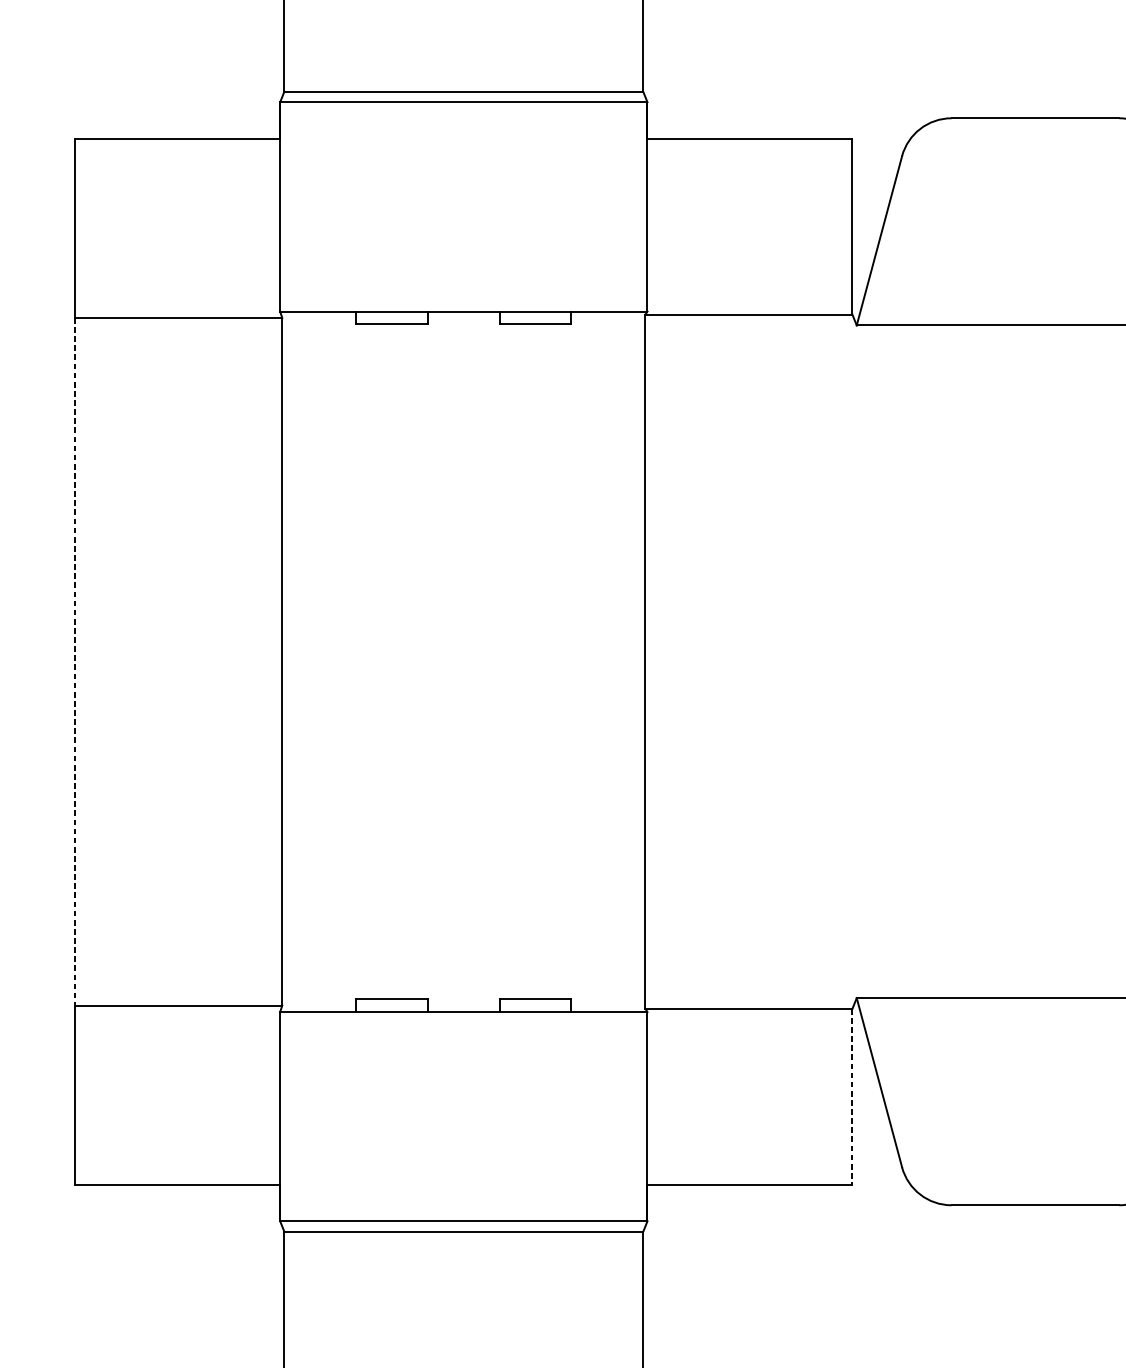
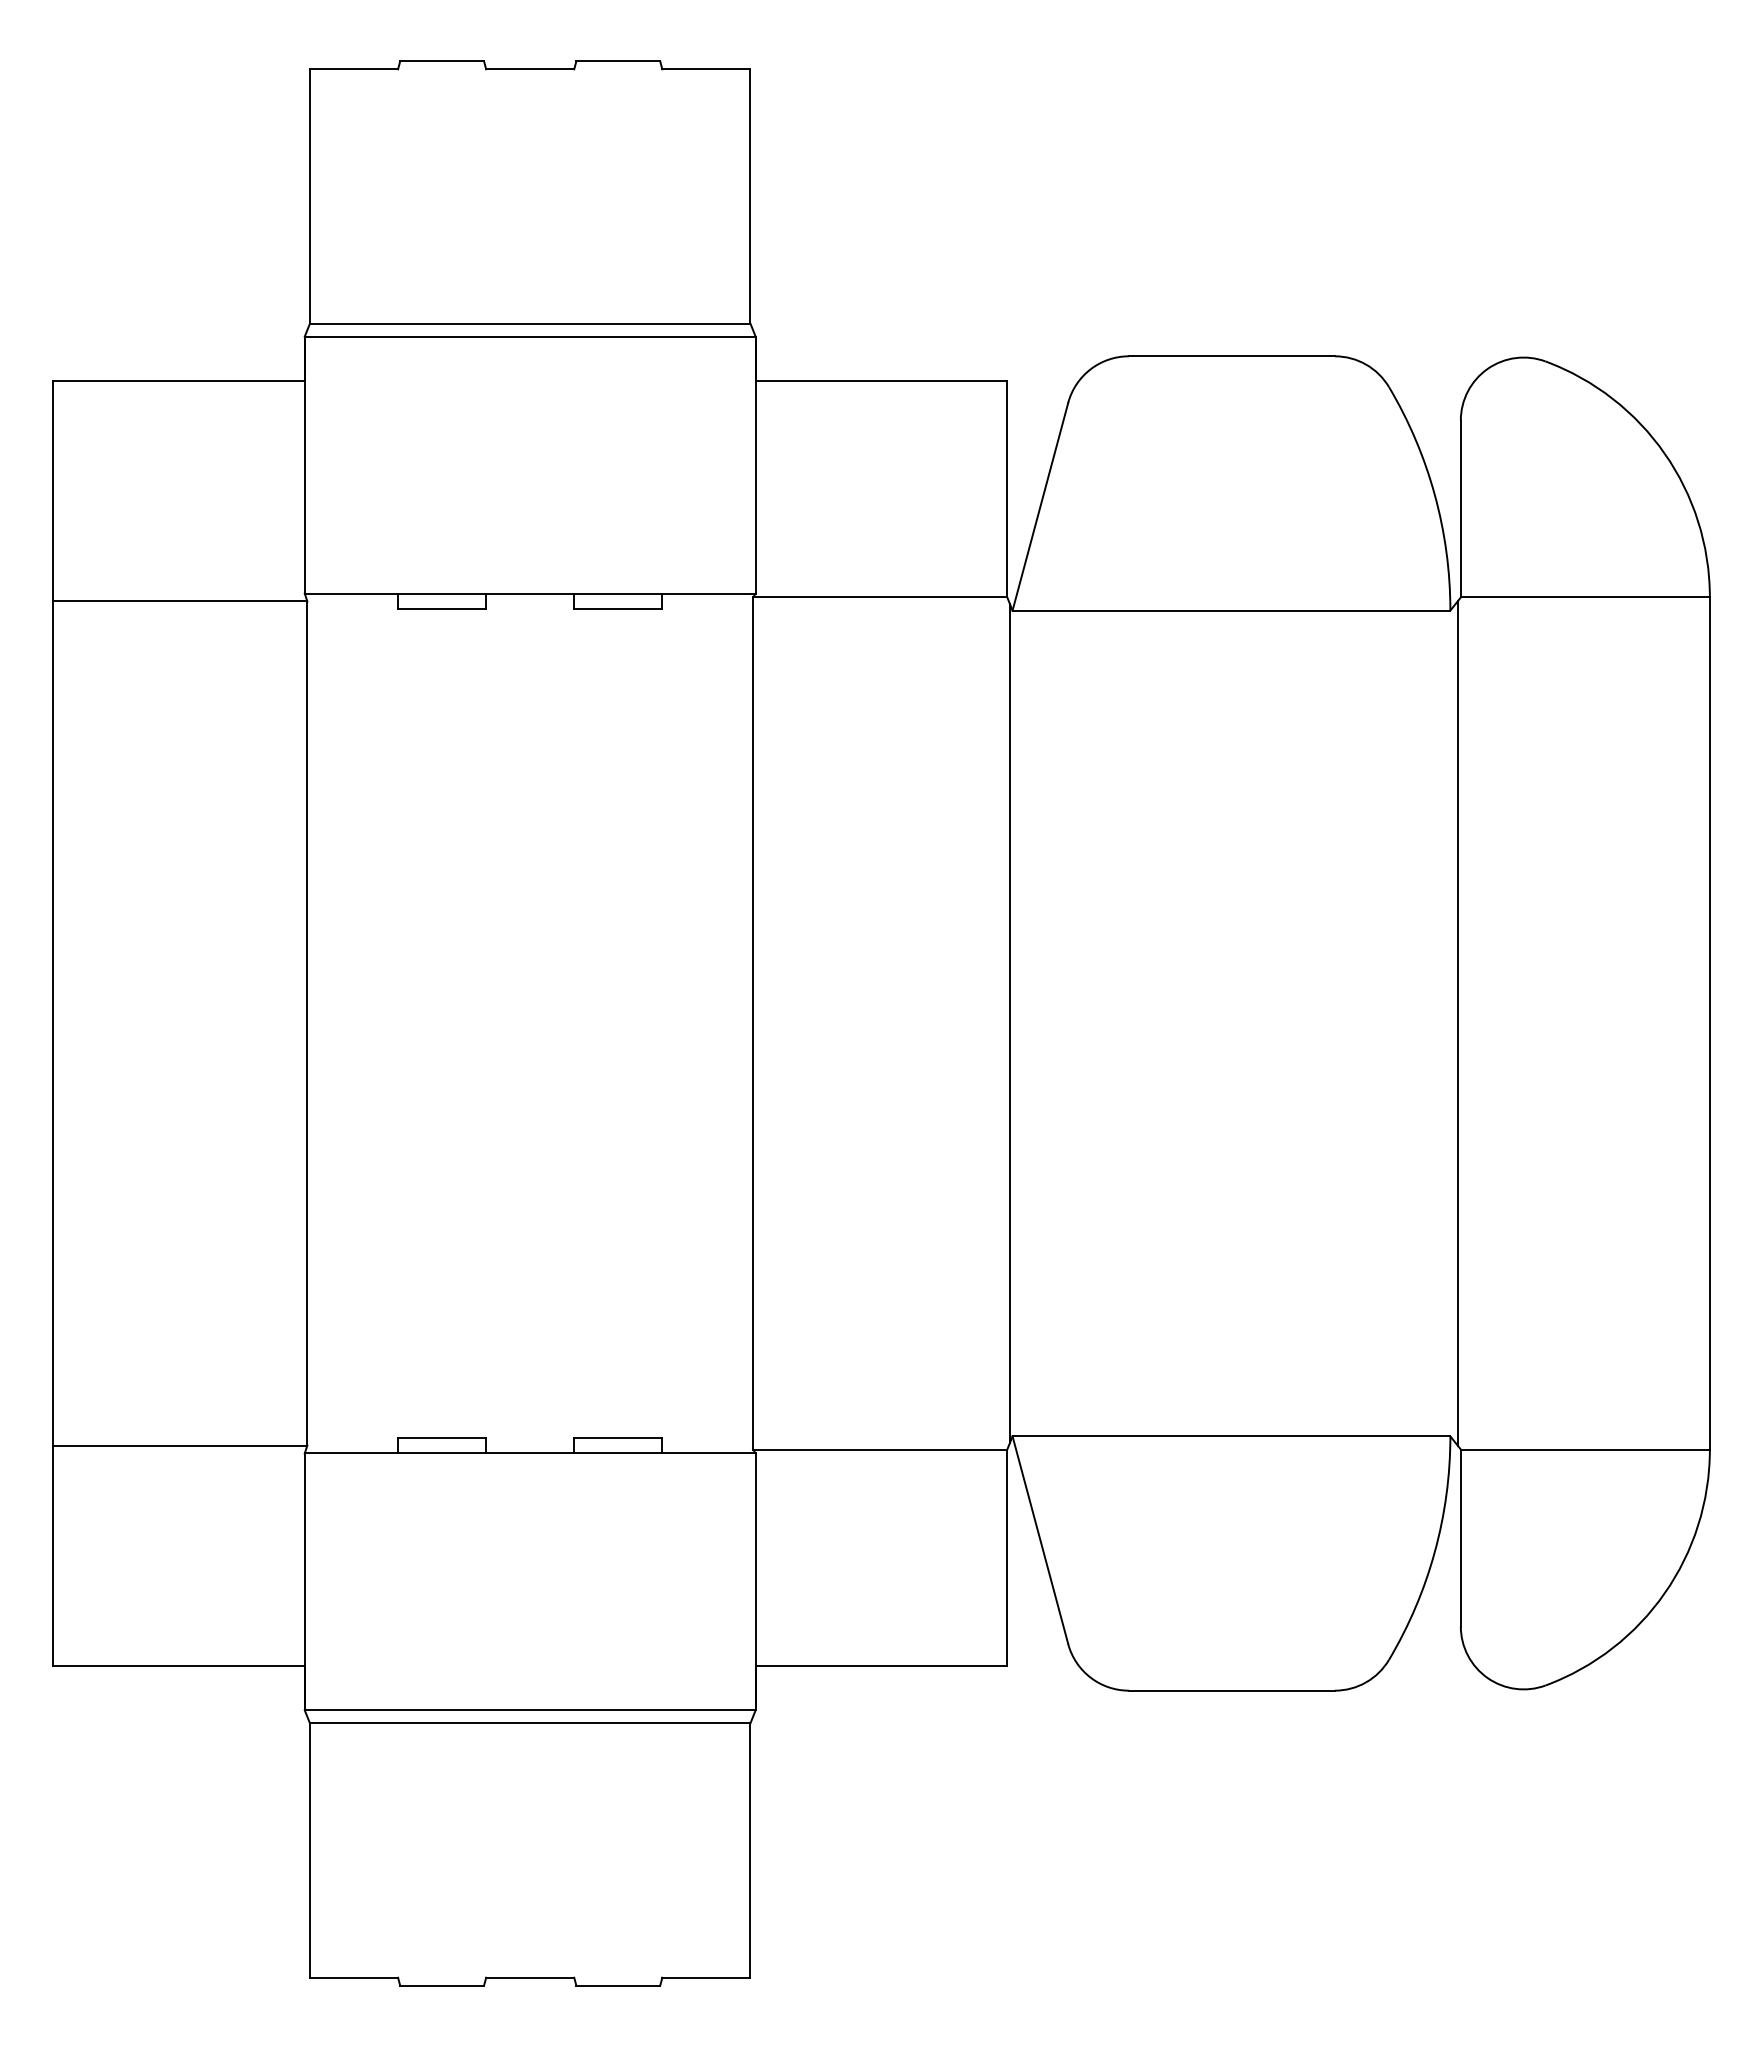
line: (75, 661) -> (53, 1023), dashed -> solid
line: (854, 661) -> (1009, 1023), added
line: (852, 1097) -> (1007, 1558), dashed -> solid

